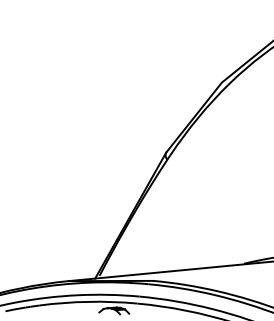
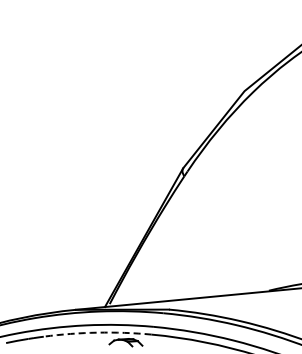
arc: (88, 301) -> (97, 332), solid -> dashed

